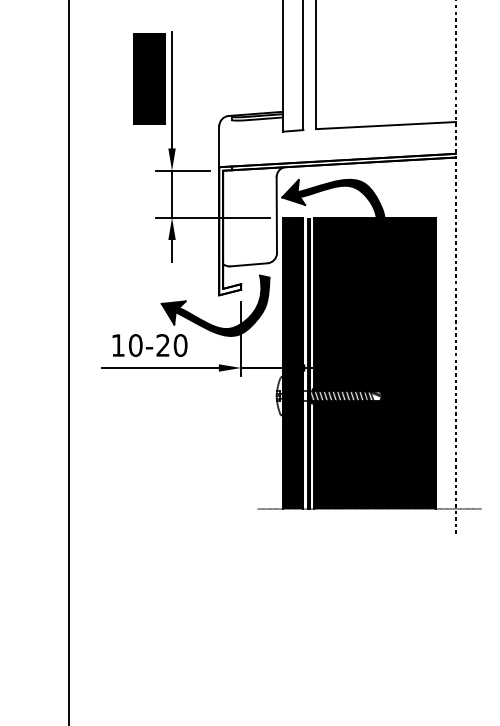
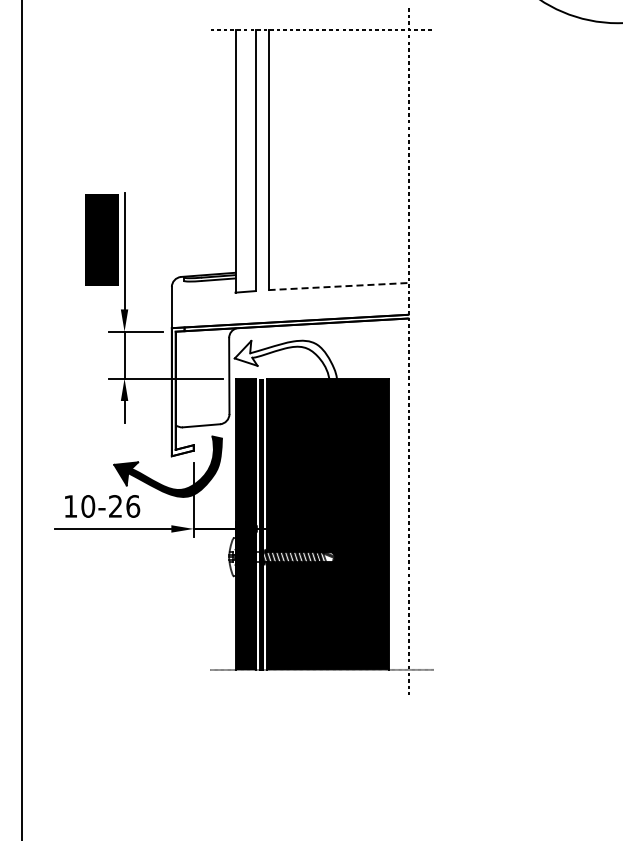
line: (387, 125) -> (339, 286), solid -> dashed
fill: (333, 212) -> (285, 373), removed
text: (181, 345) -> (133, 506), 10-20 -> 10-26

